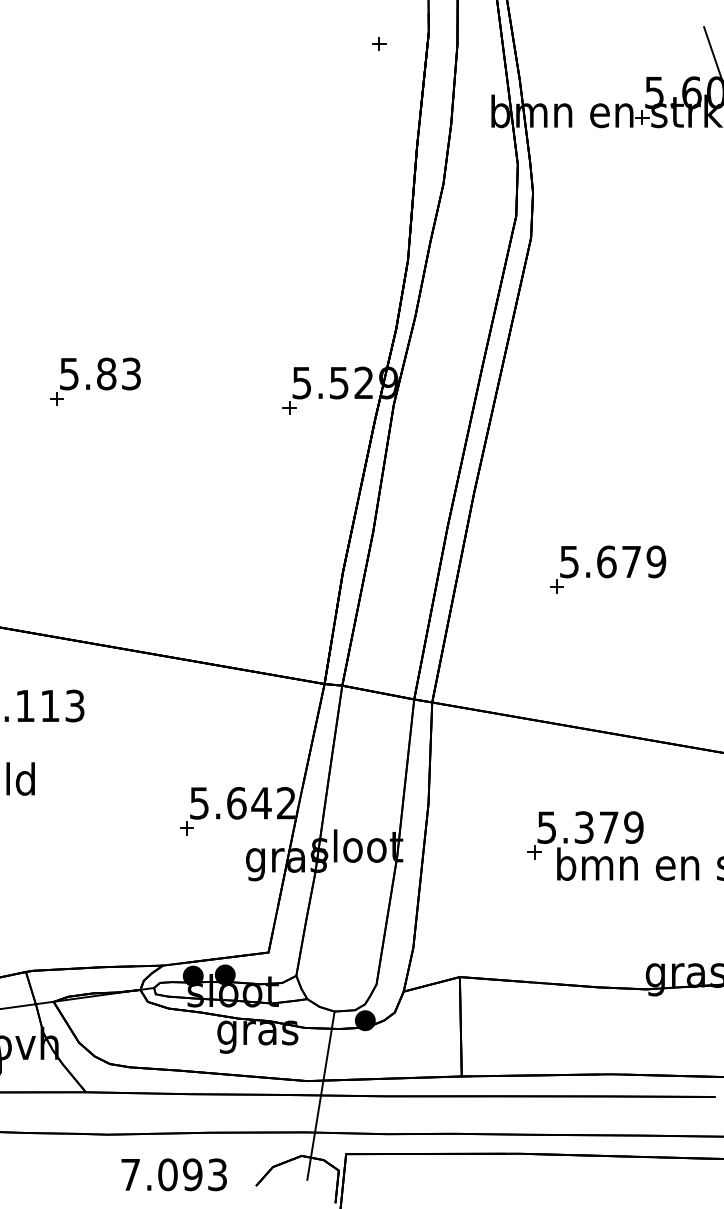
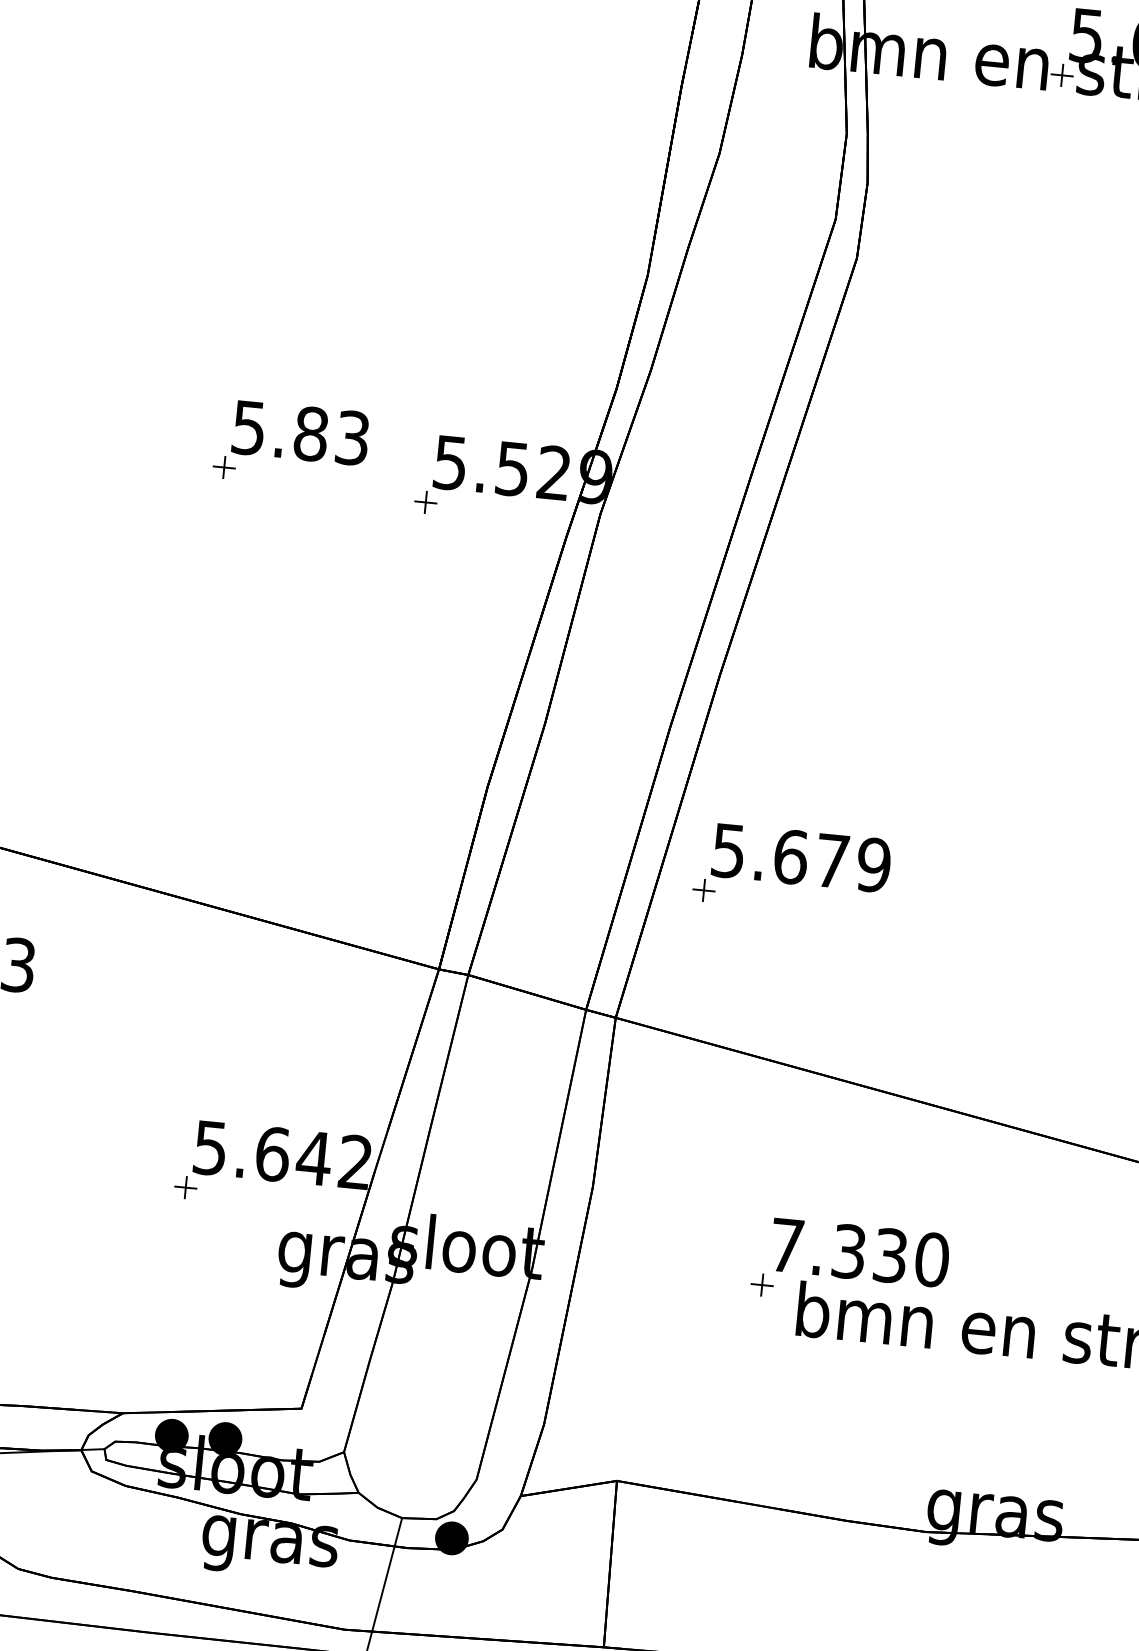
part: (95, 381) -> (291, 444), moved
part: (608, 569) -> (792, 869), moved
text: (590, 827) -> (859, 1252), 5.379 -> 7.330

